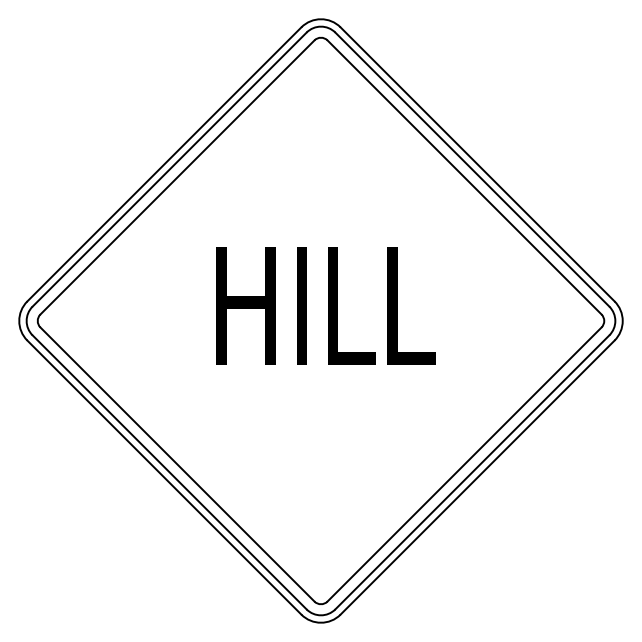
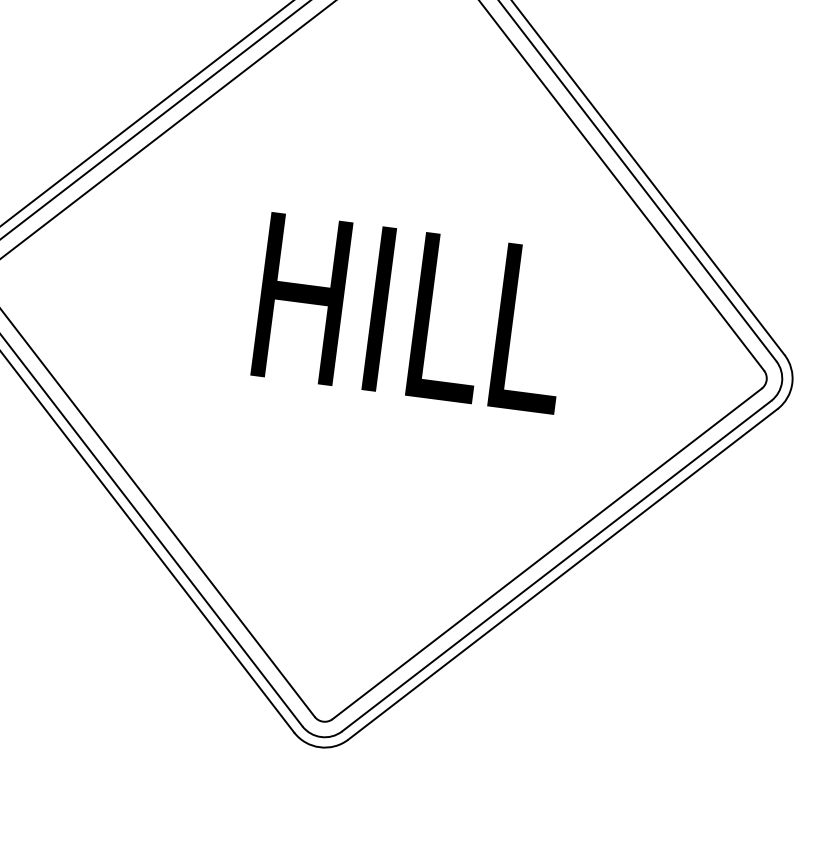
text: (325, 305) -> (412, 312), moved

